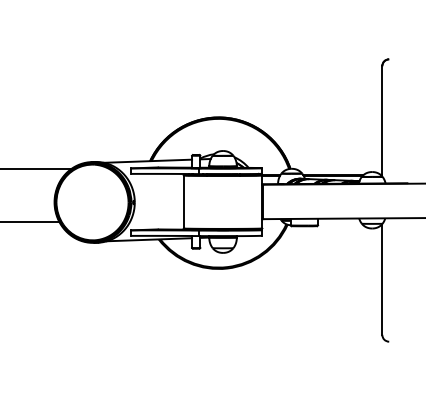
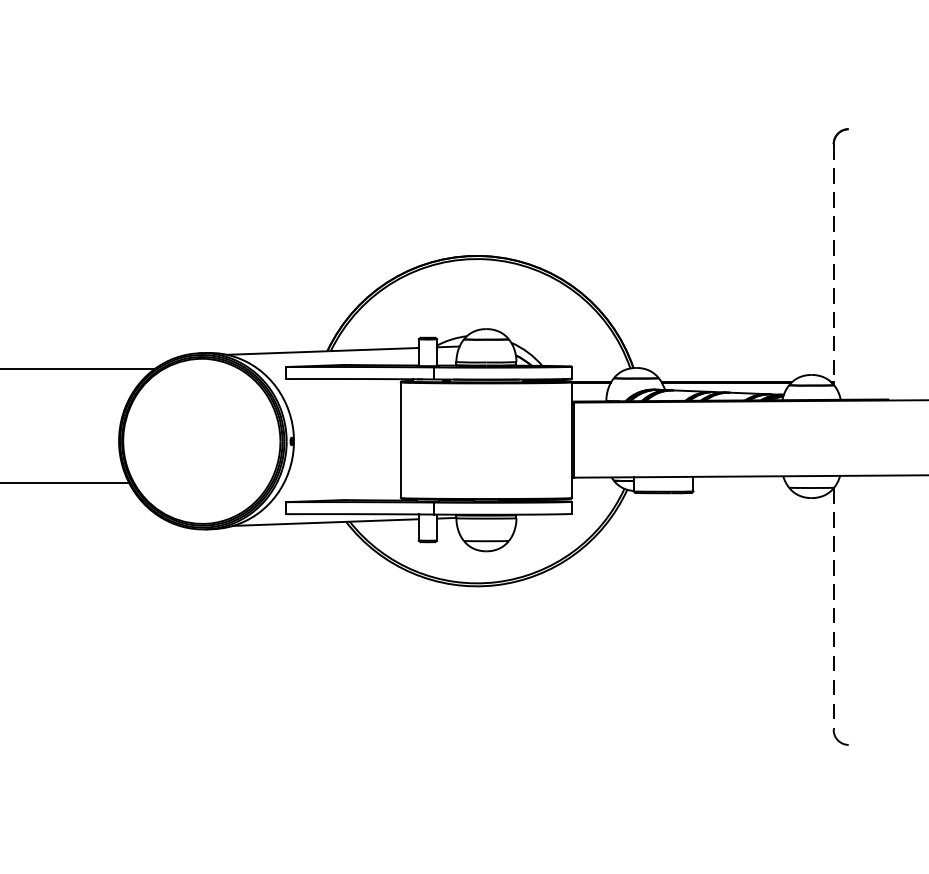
line: (382, 121) -> (834, 264), solid -> dashed
line: (382, 279) -> (834, 609), solid -> dashed

